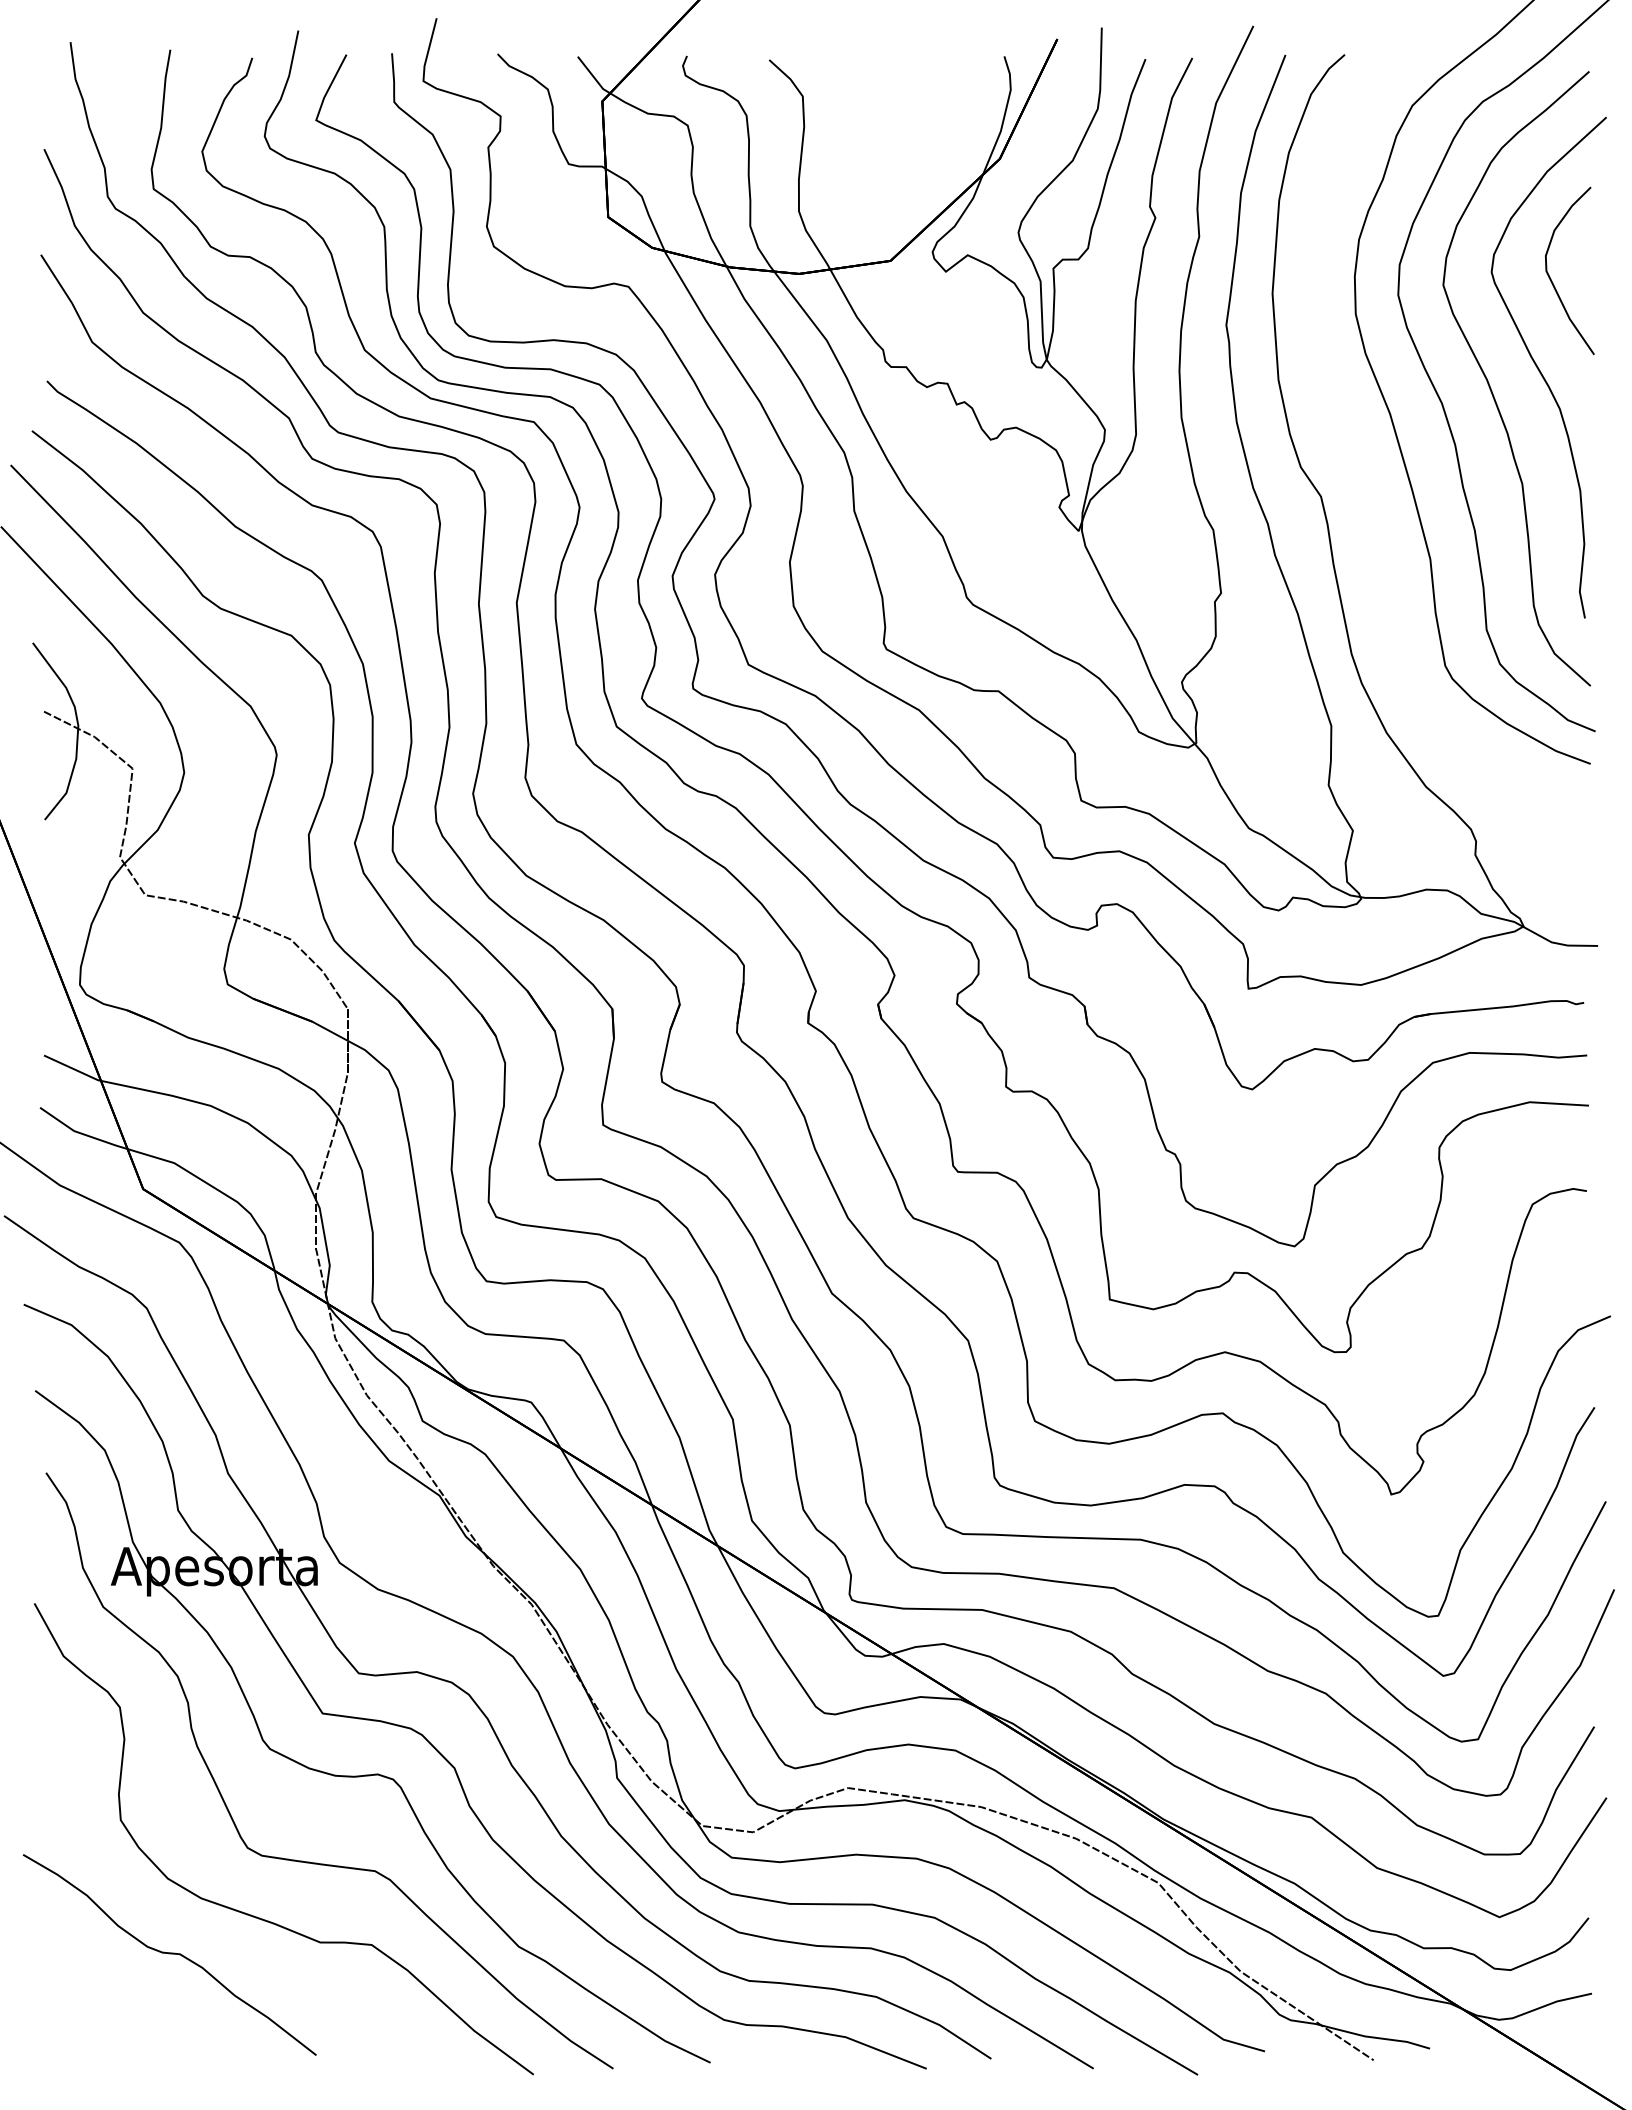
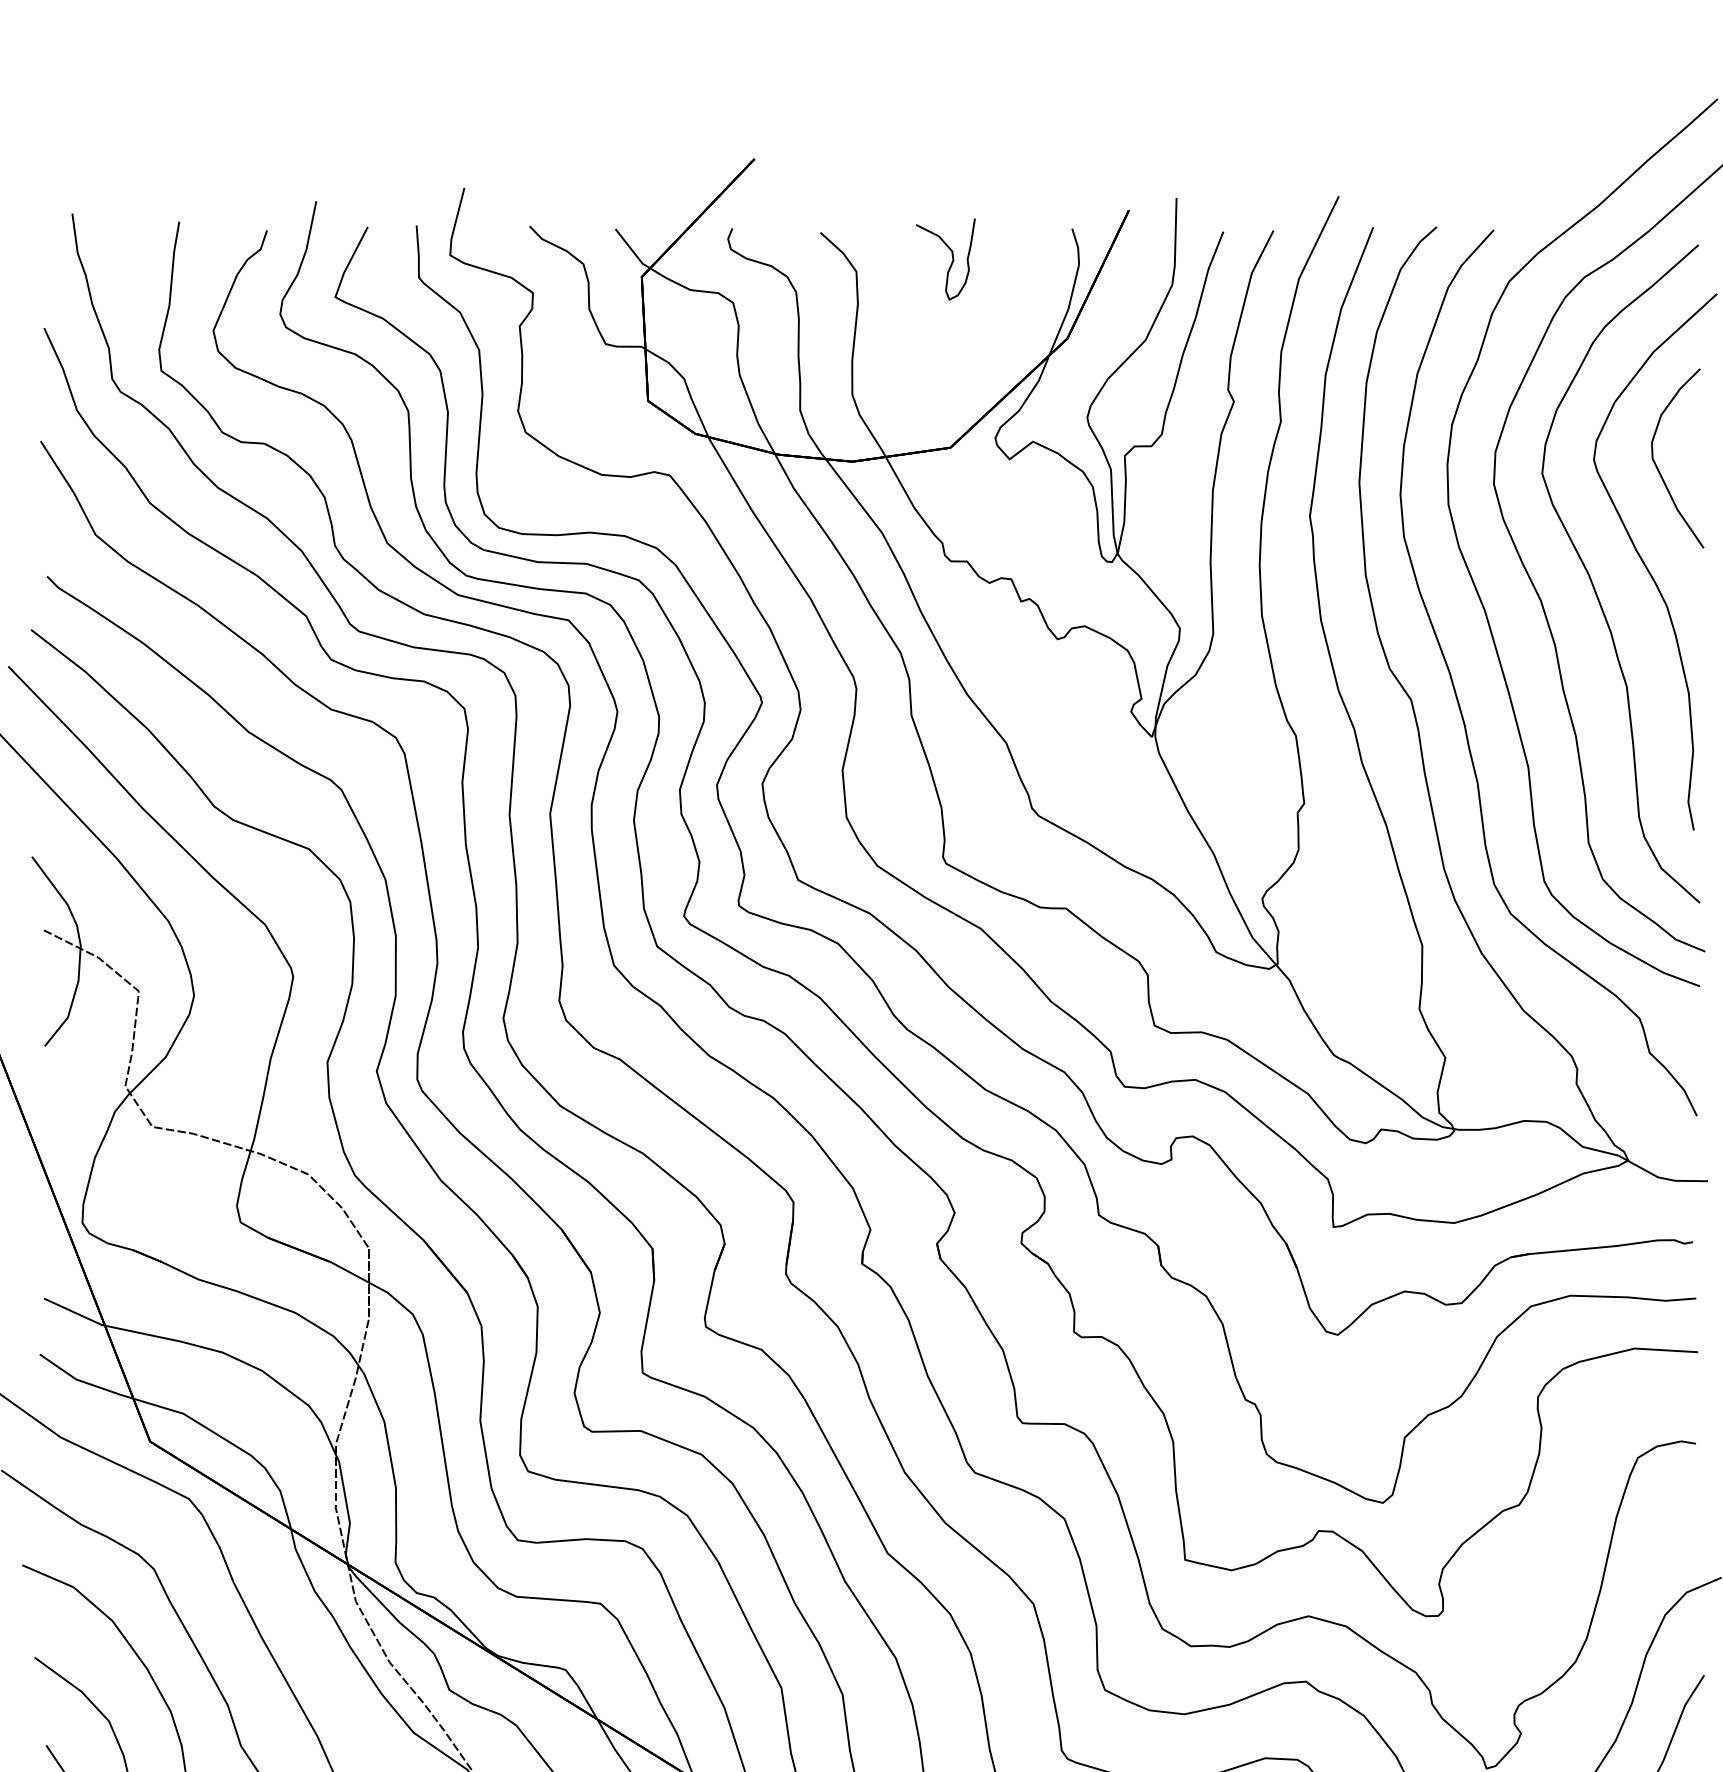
curve: (891, 87) -> (951, 262), added
curve: (1365, 496) -> (1458, 700), added

